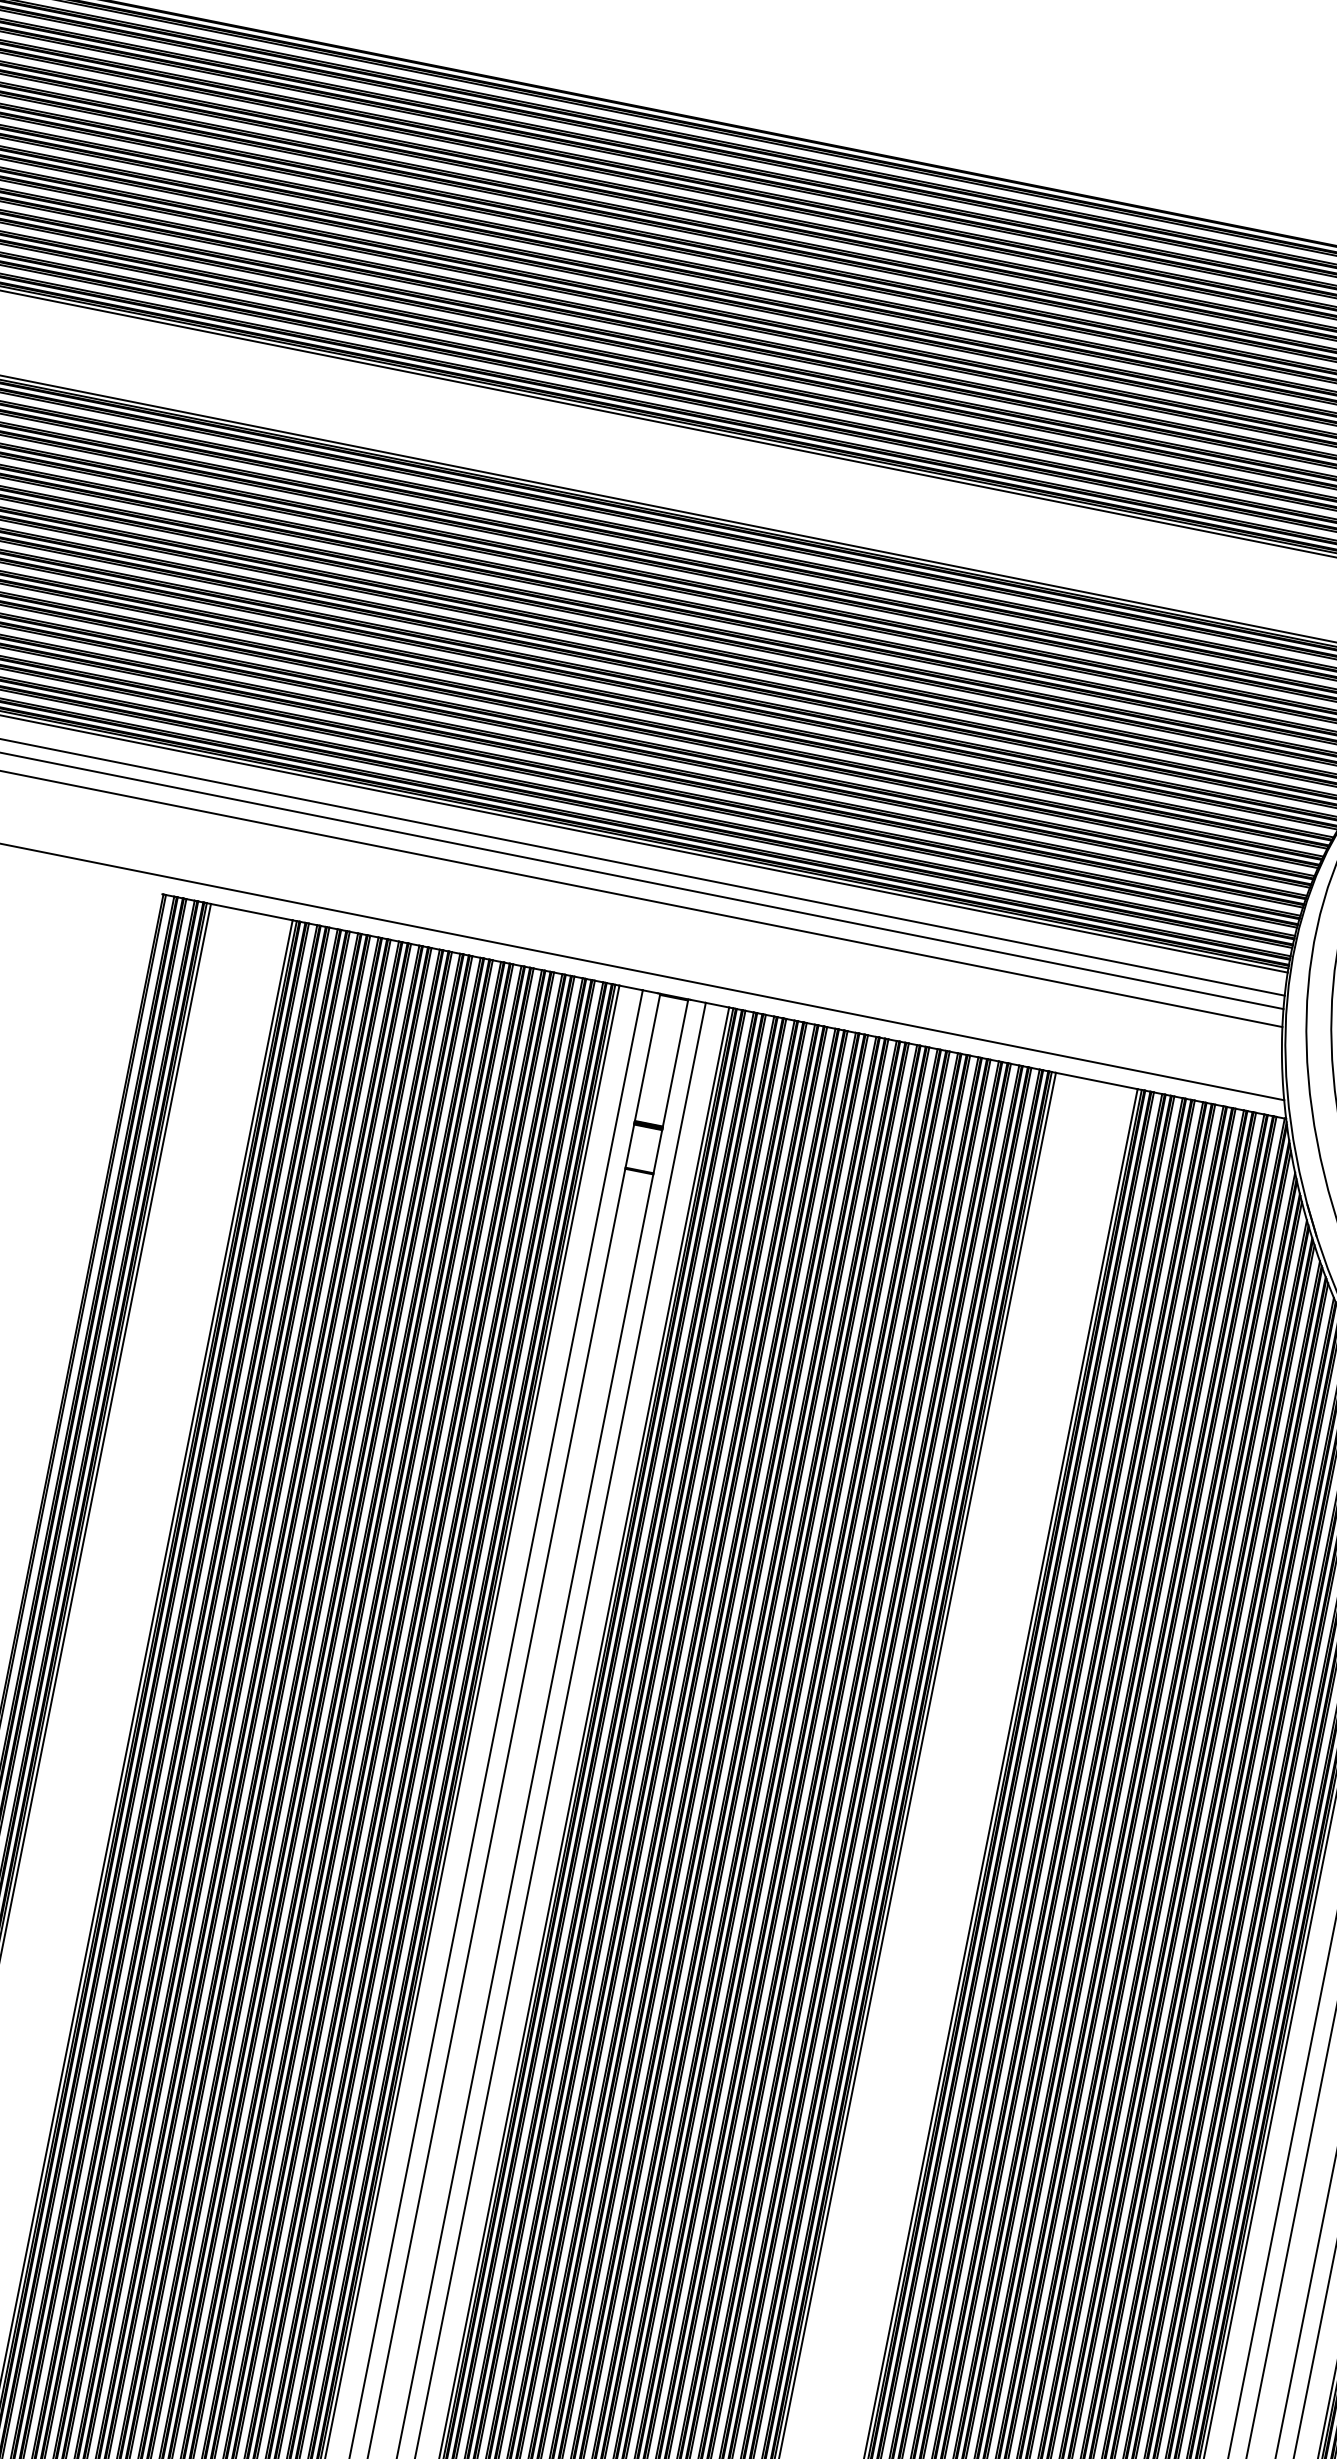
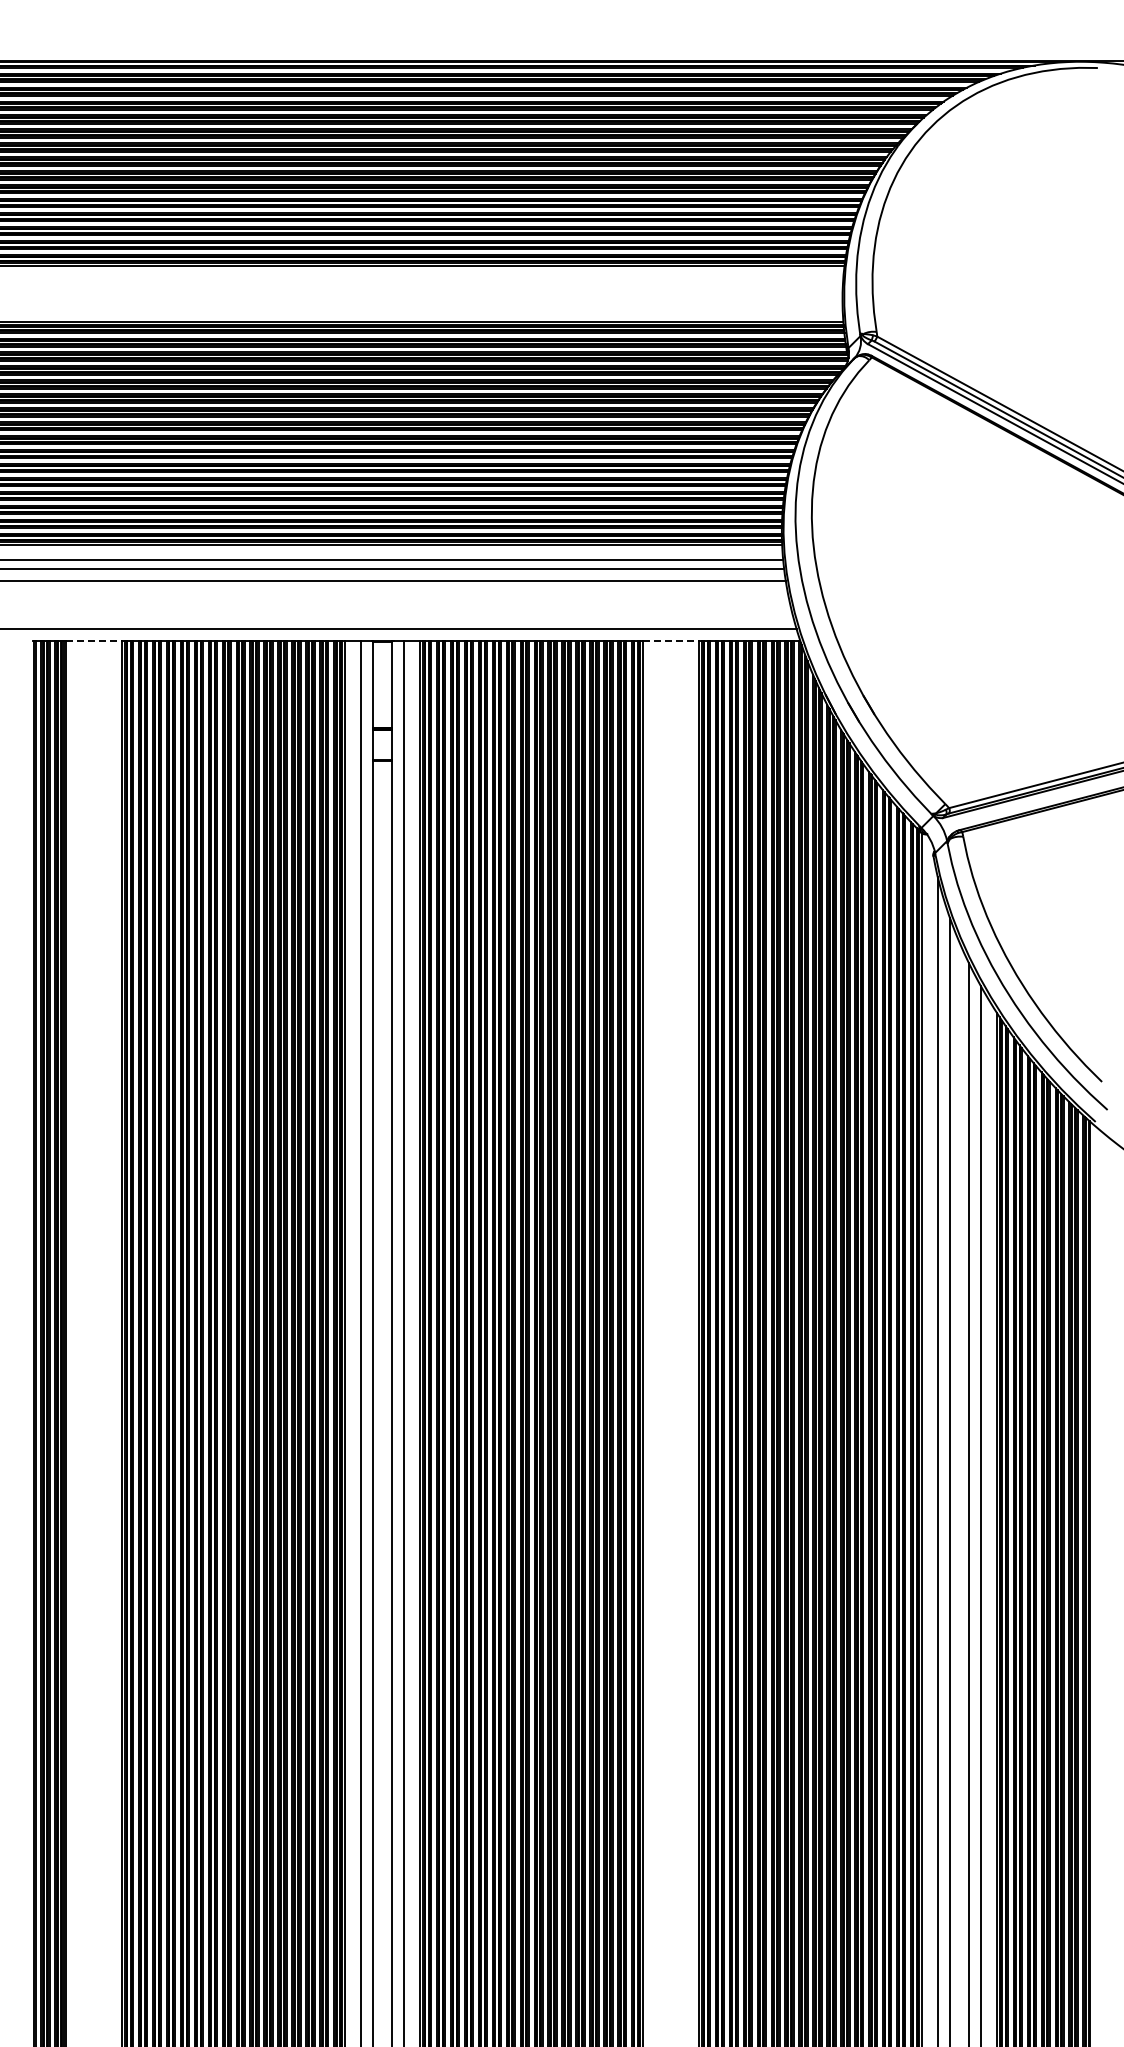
line: (252, 912) -> (94, 641), solid -> dashed
line: (1097, 1081) -> (671, 641), solid -> dashed

